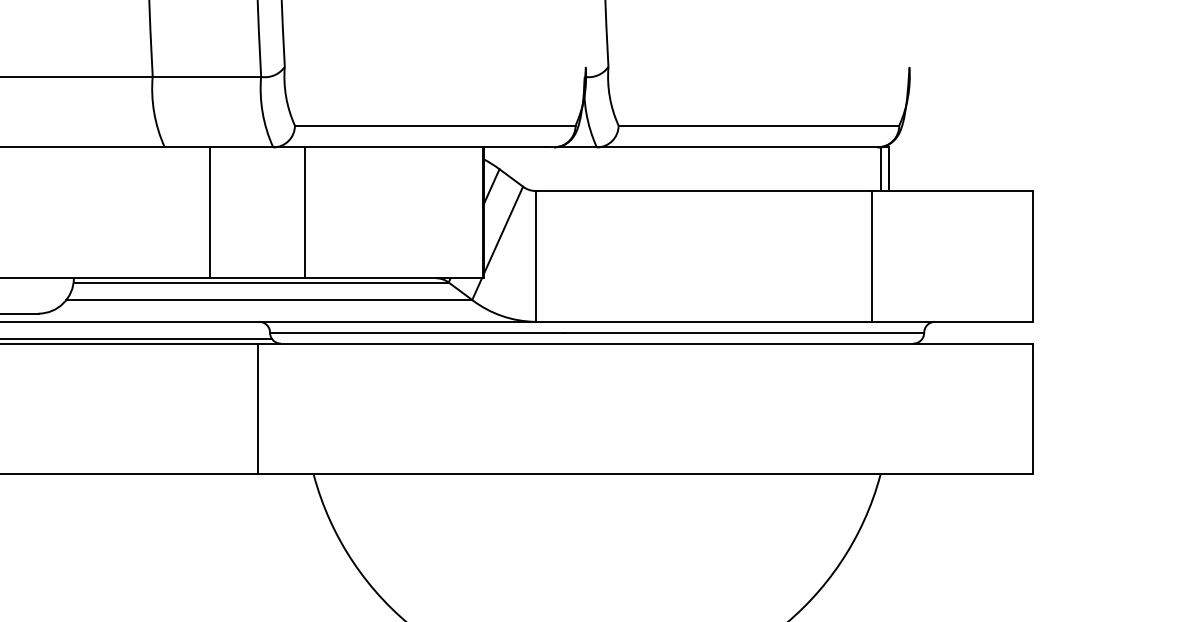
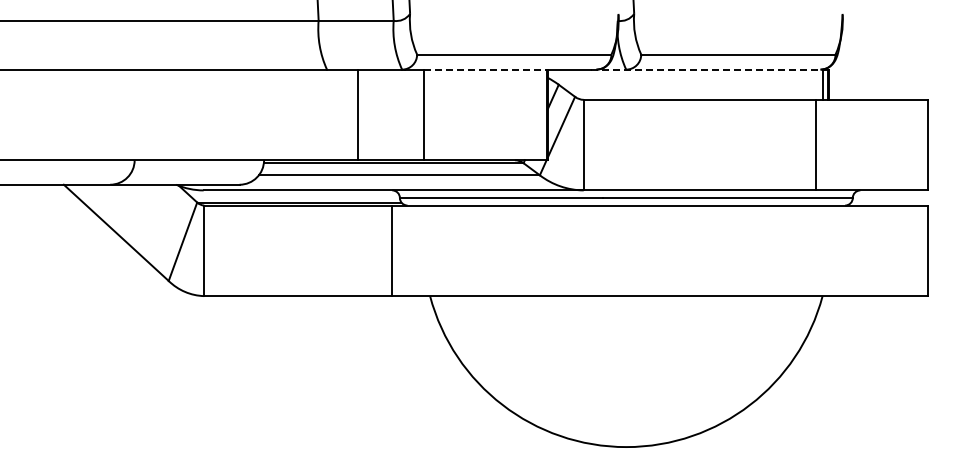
line: (393, 147) -> (485, 69), solid -> dashed
line: (712, 147) -> (706, 69), solid -> dashed

